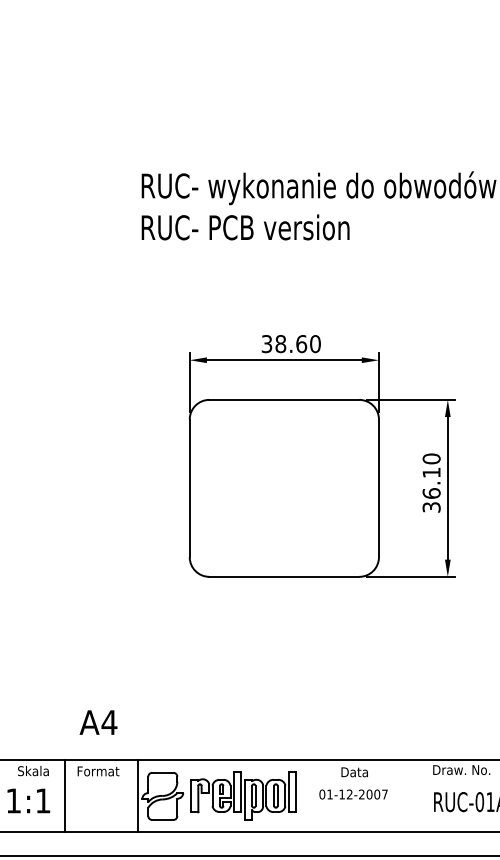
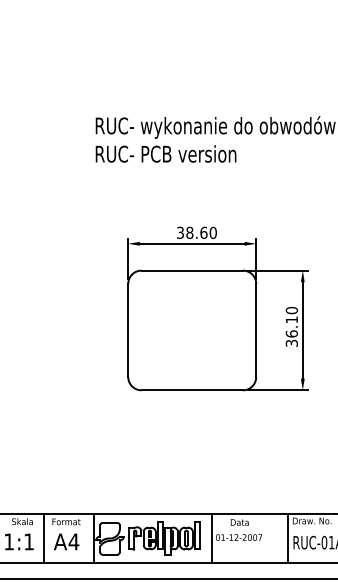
text: (98, 721) -> (66, 541), moved
line: (314, 795) -> (212, 538), added
line: (426, 795) -> (288, 538), added

